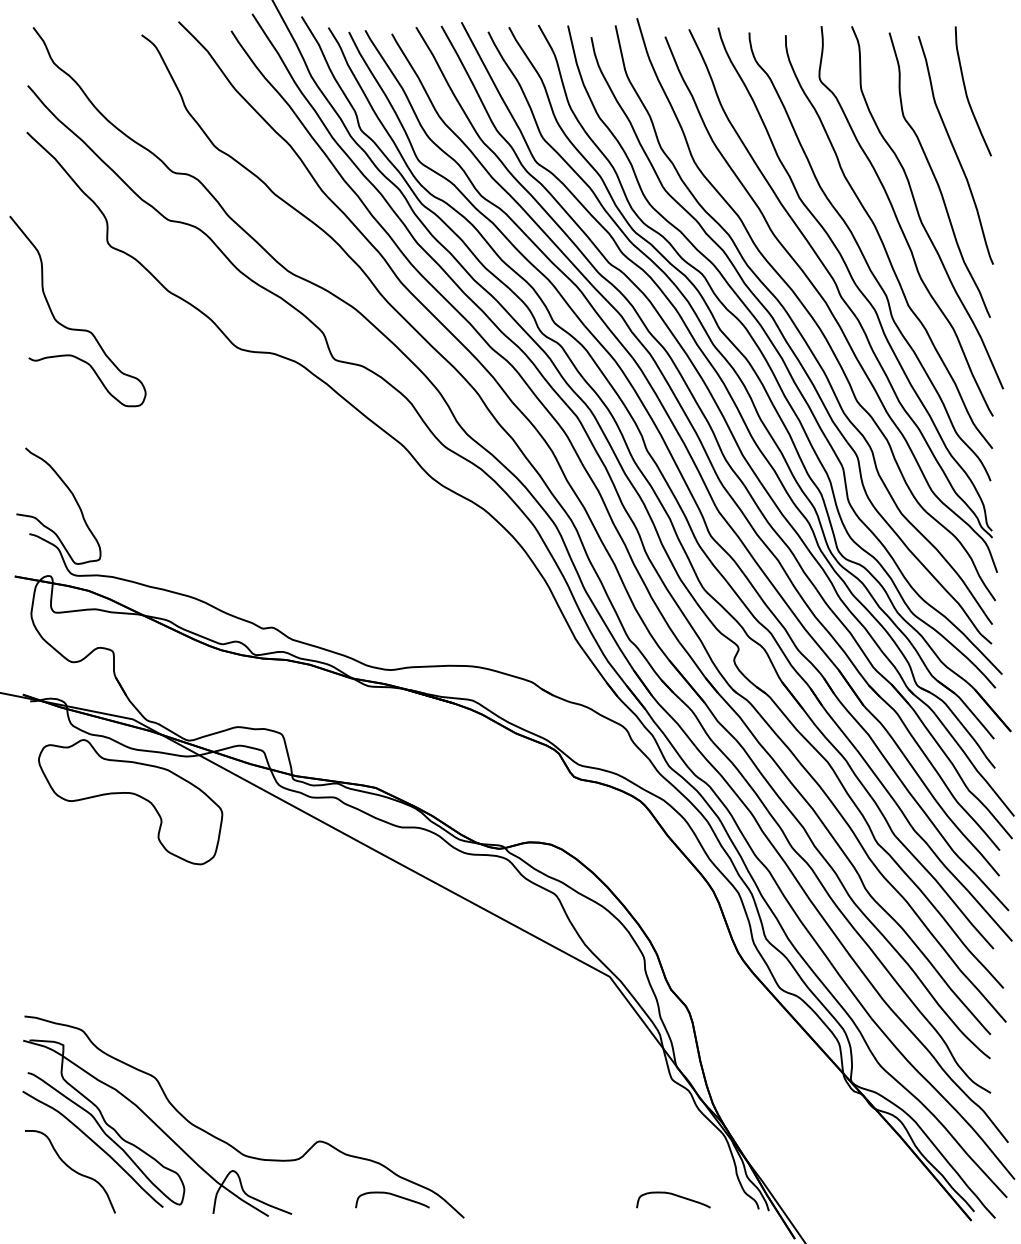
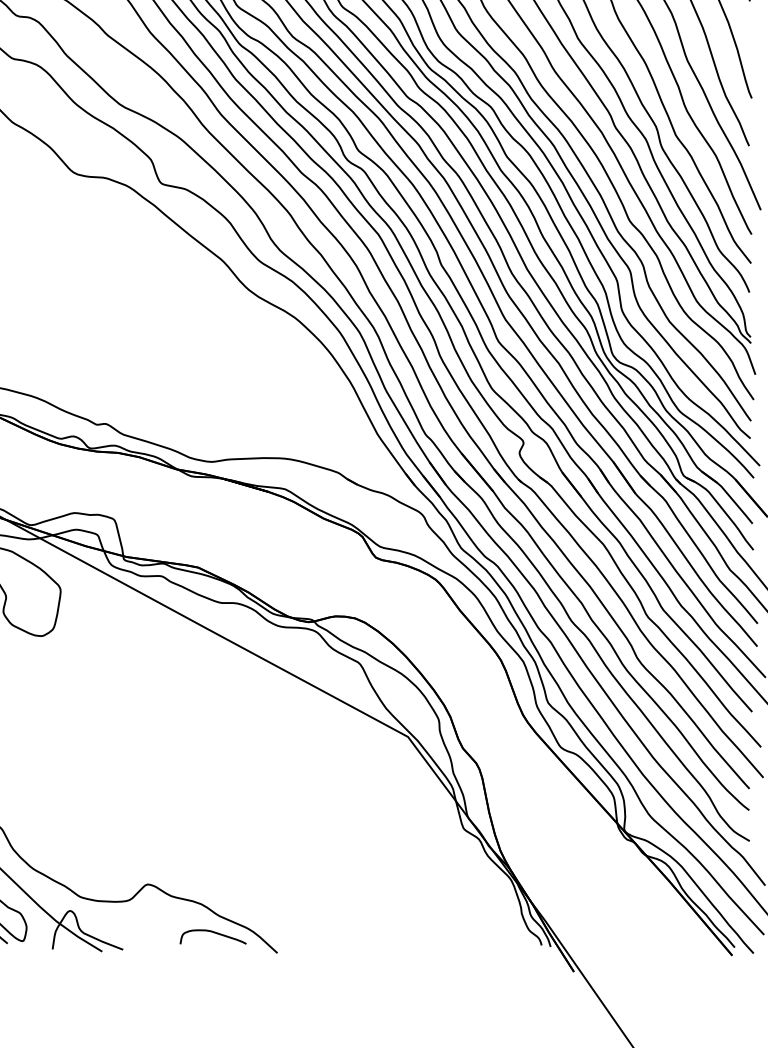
curve: (675, 1196) -> (466, 933), removed

